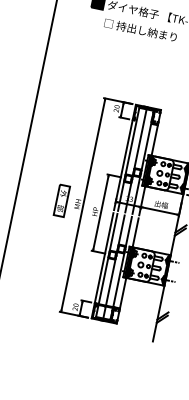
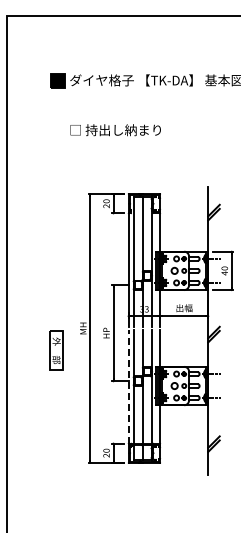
text: (140, 30) -> (115, 130), moved
part: (61, 200) -> (56, 350), moved
line: (103, 258) -> (128, 387), solid -> dashed

